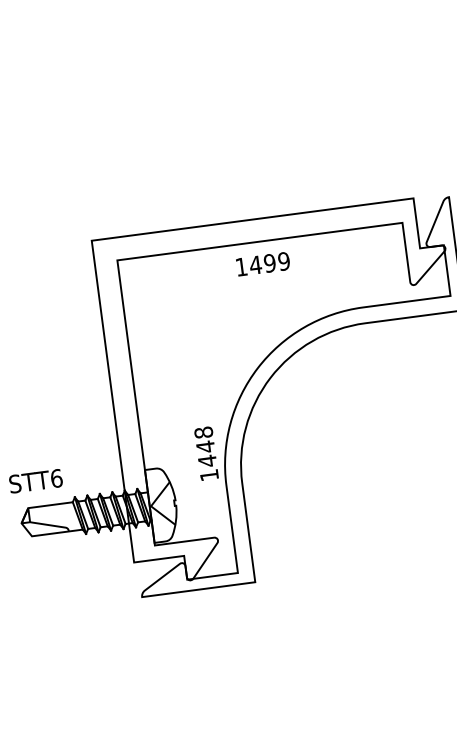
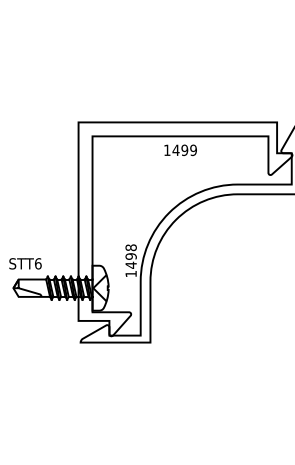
text: (204, 446) -> (130, 256), 1448 -> 1498

